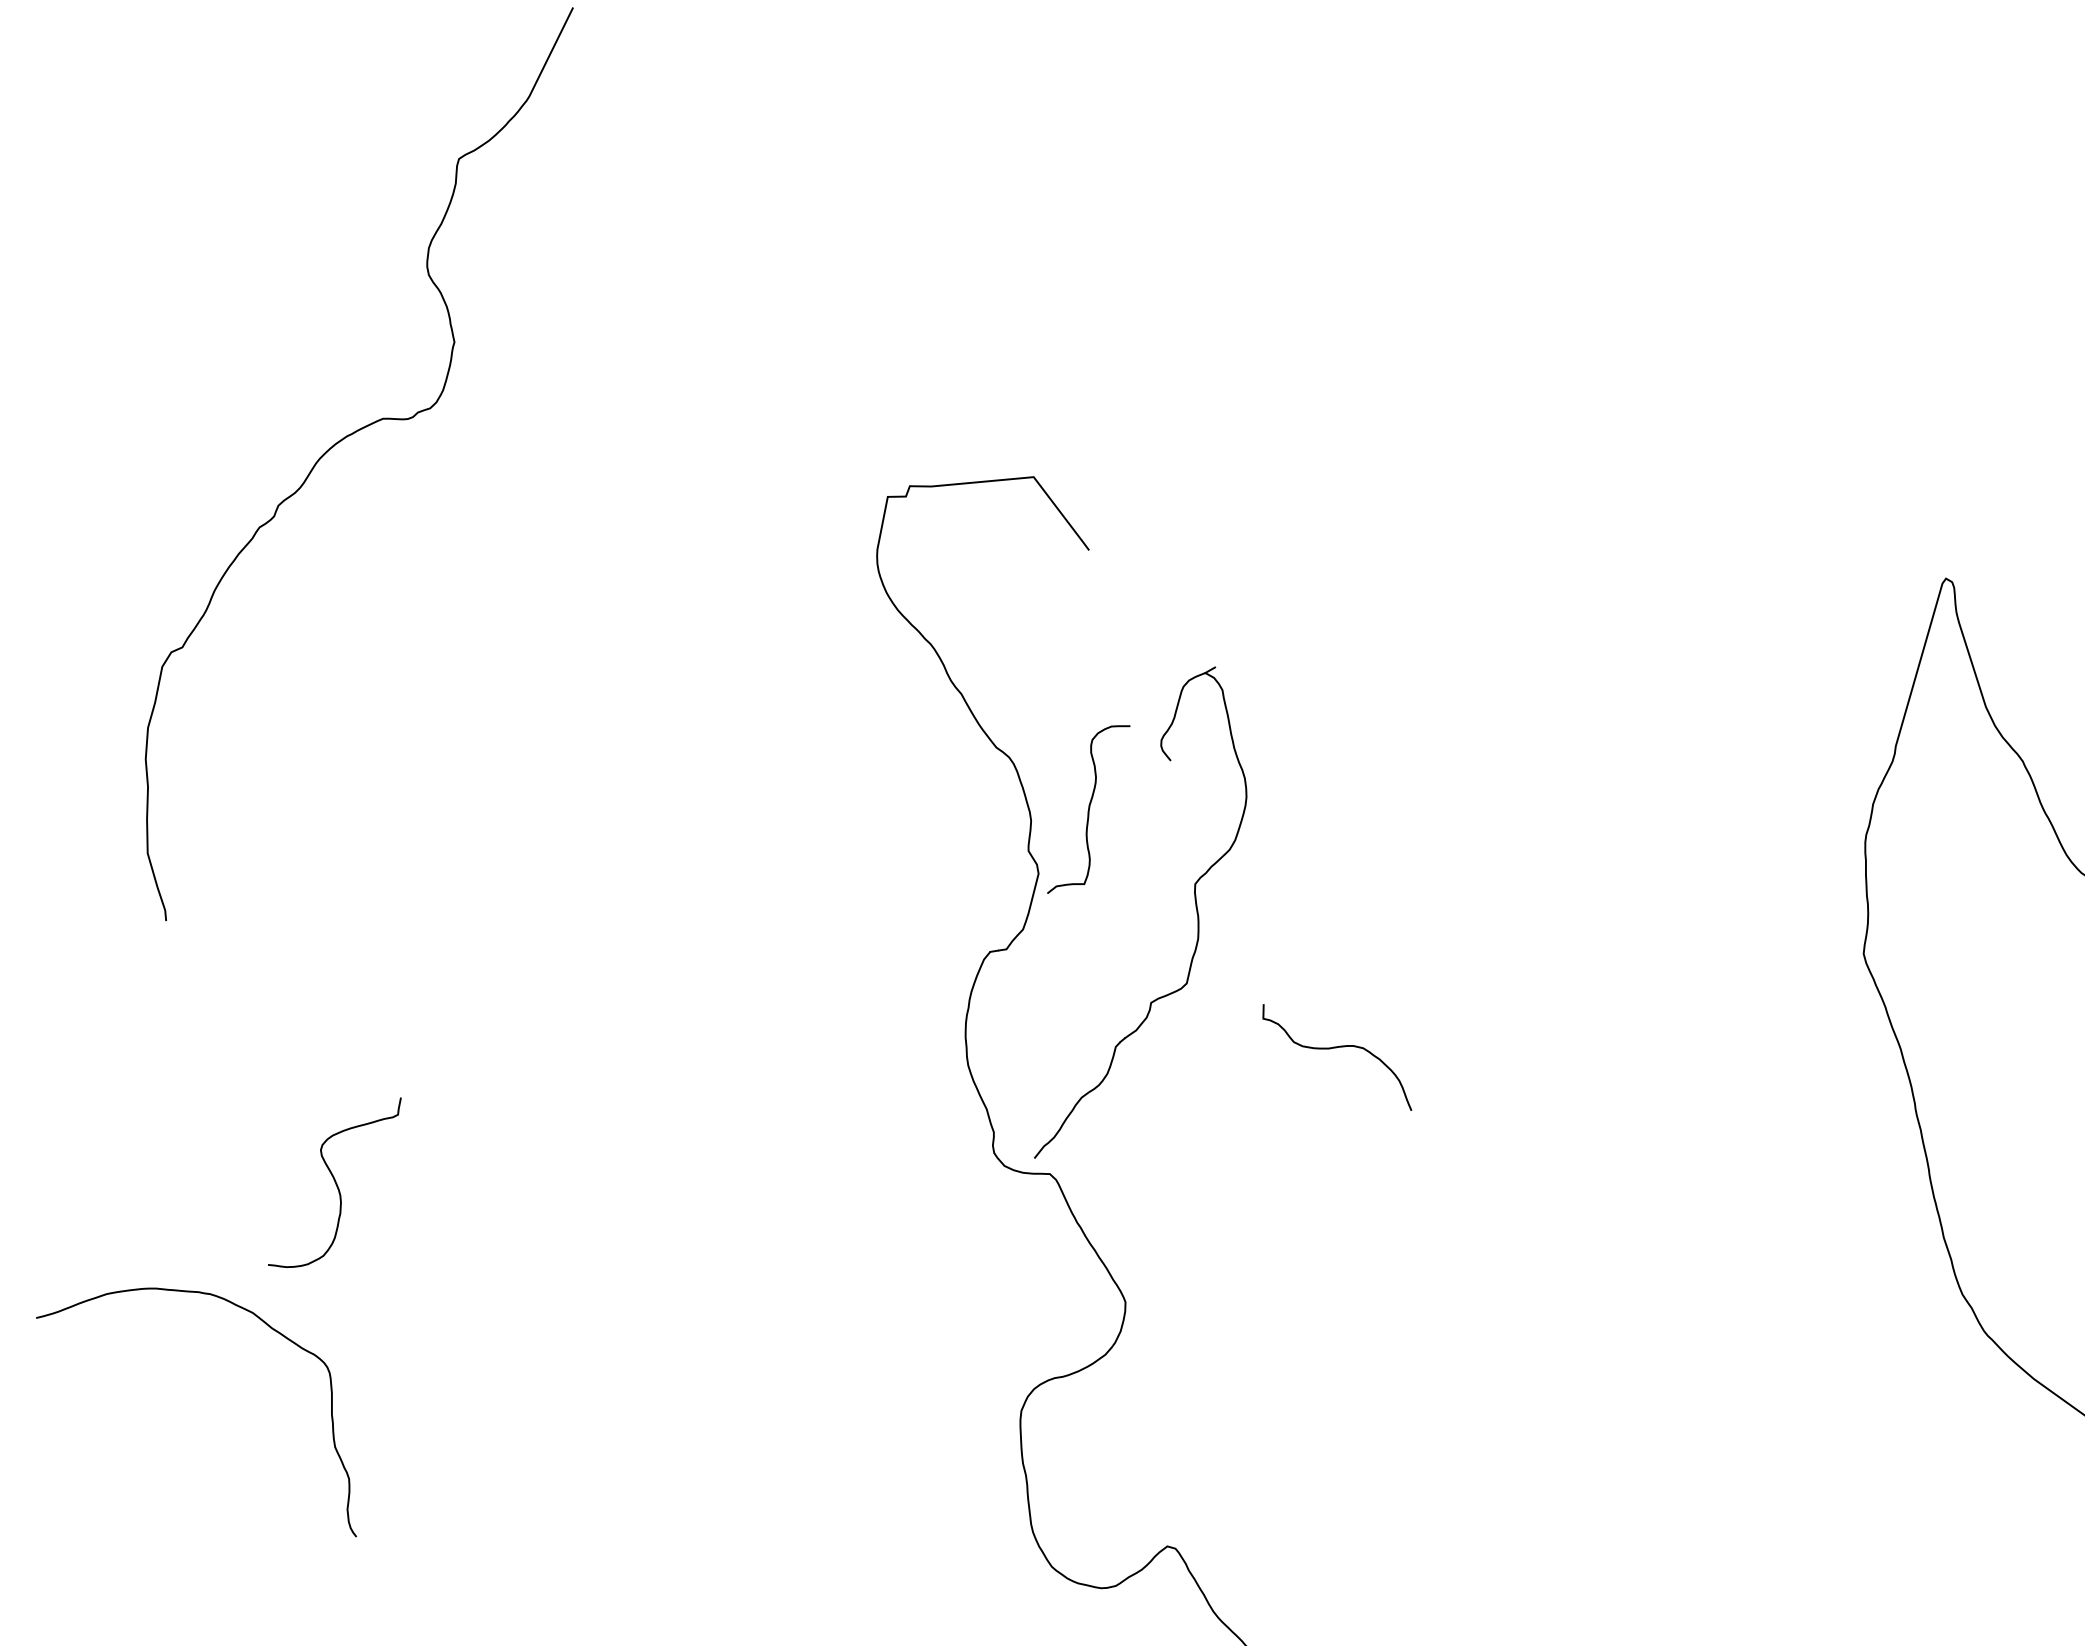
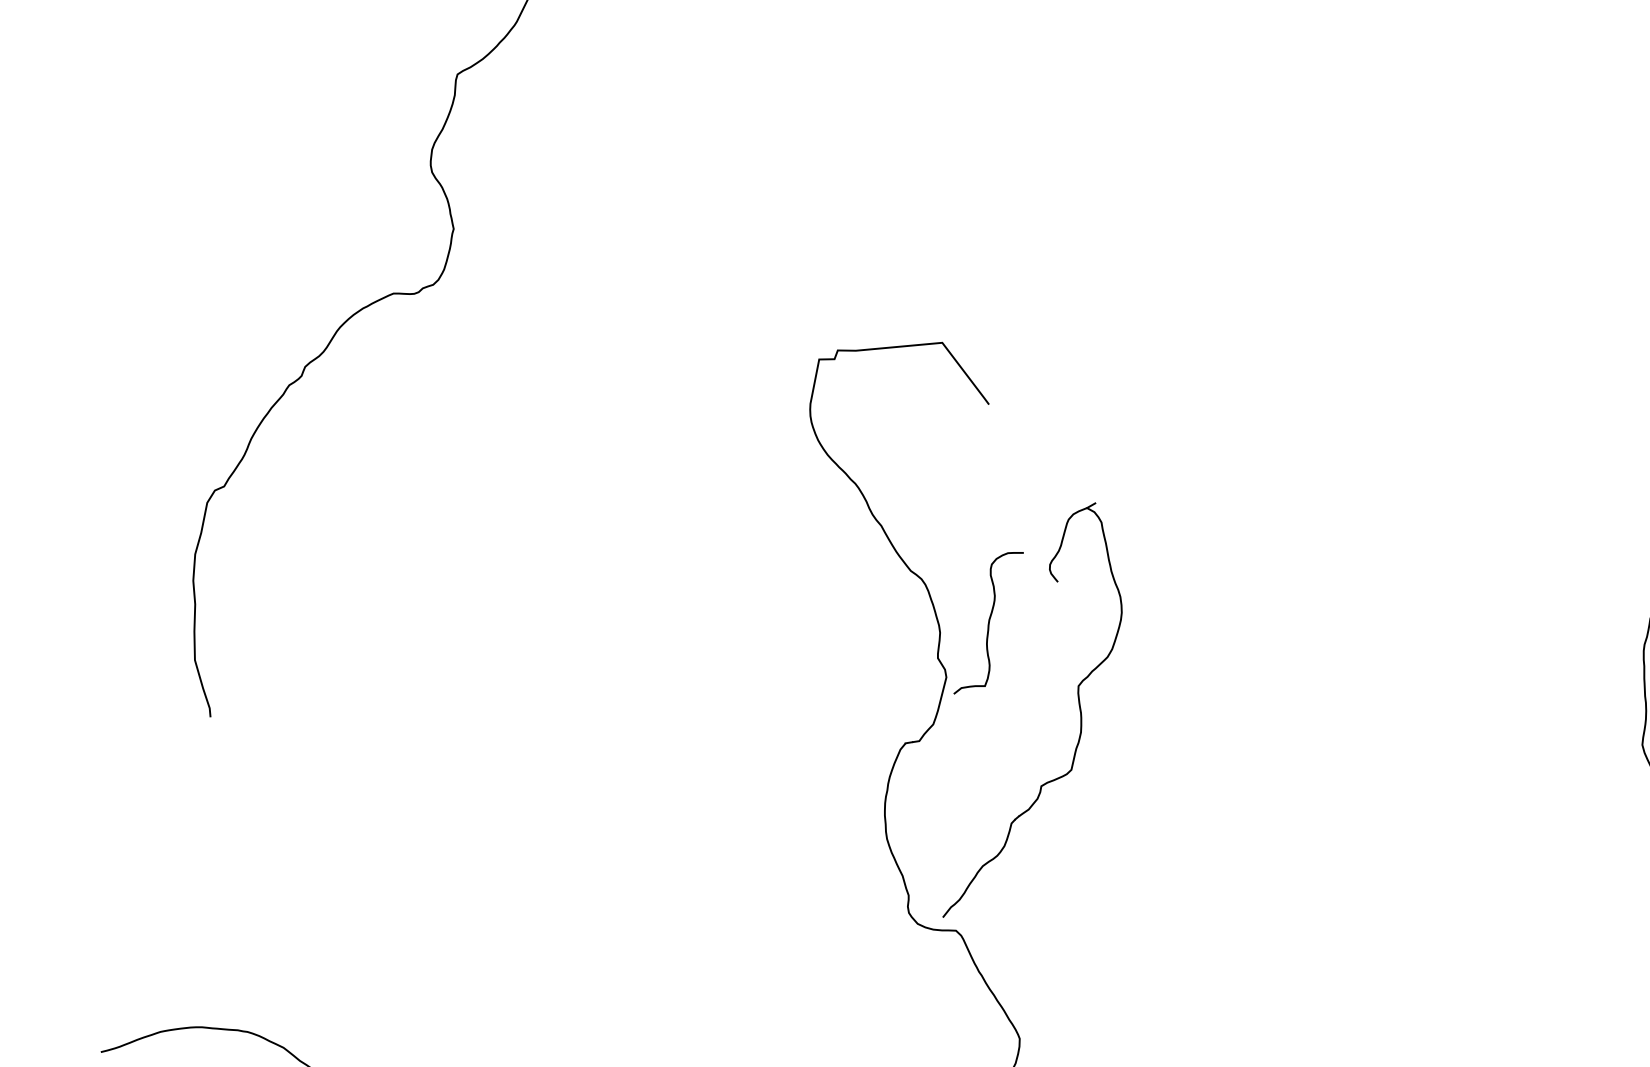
curve: (1336, 1048) -> (1197, 824), removed
curve: (334, 1182) -> (352, 937), removed

